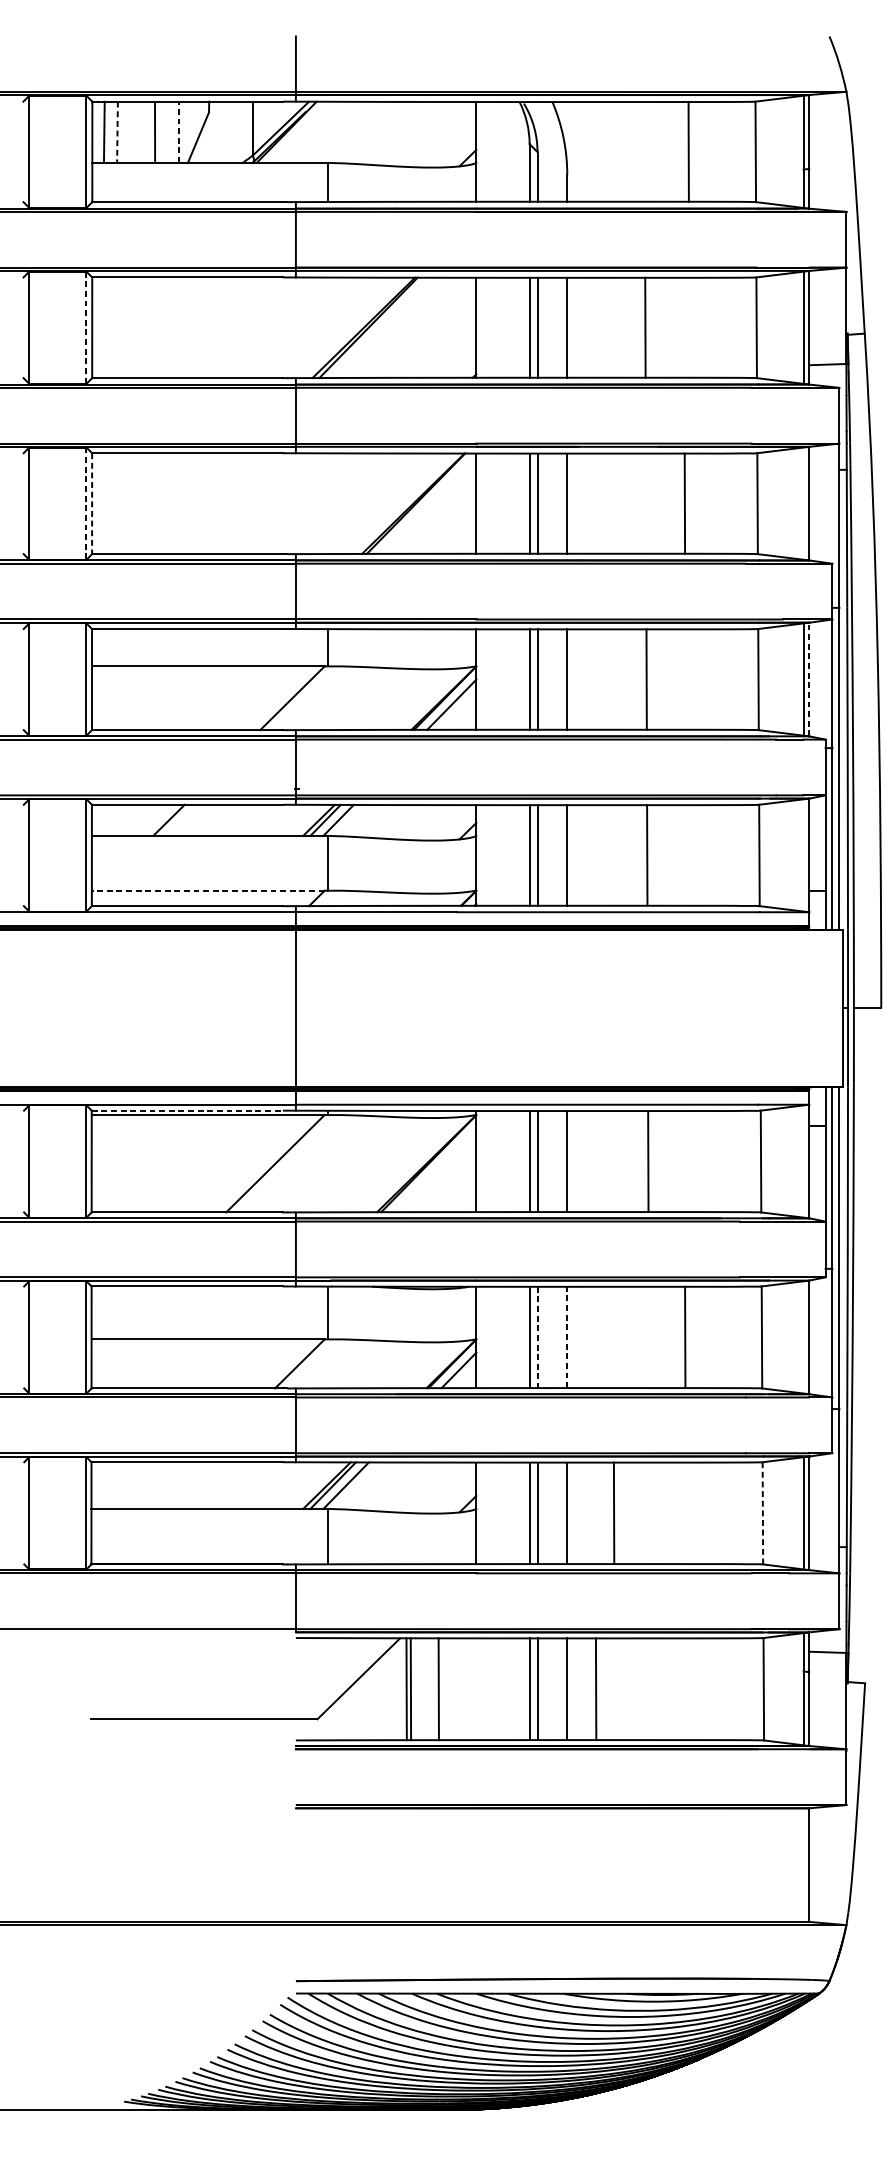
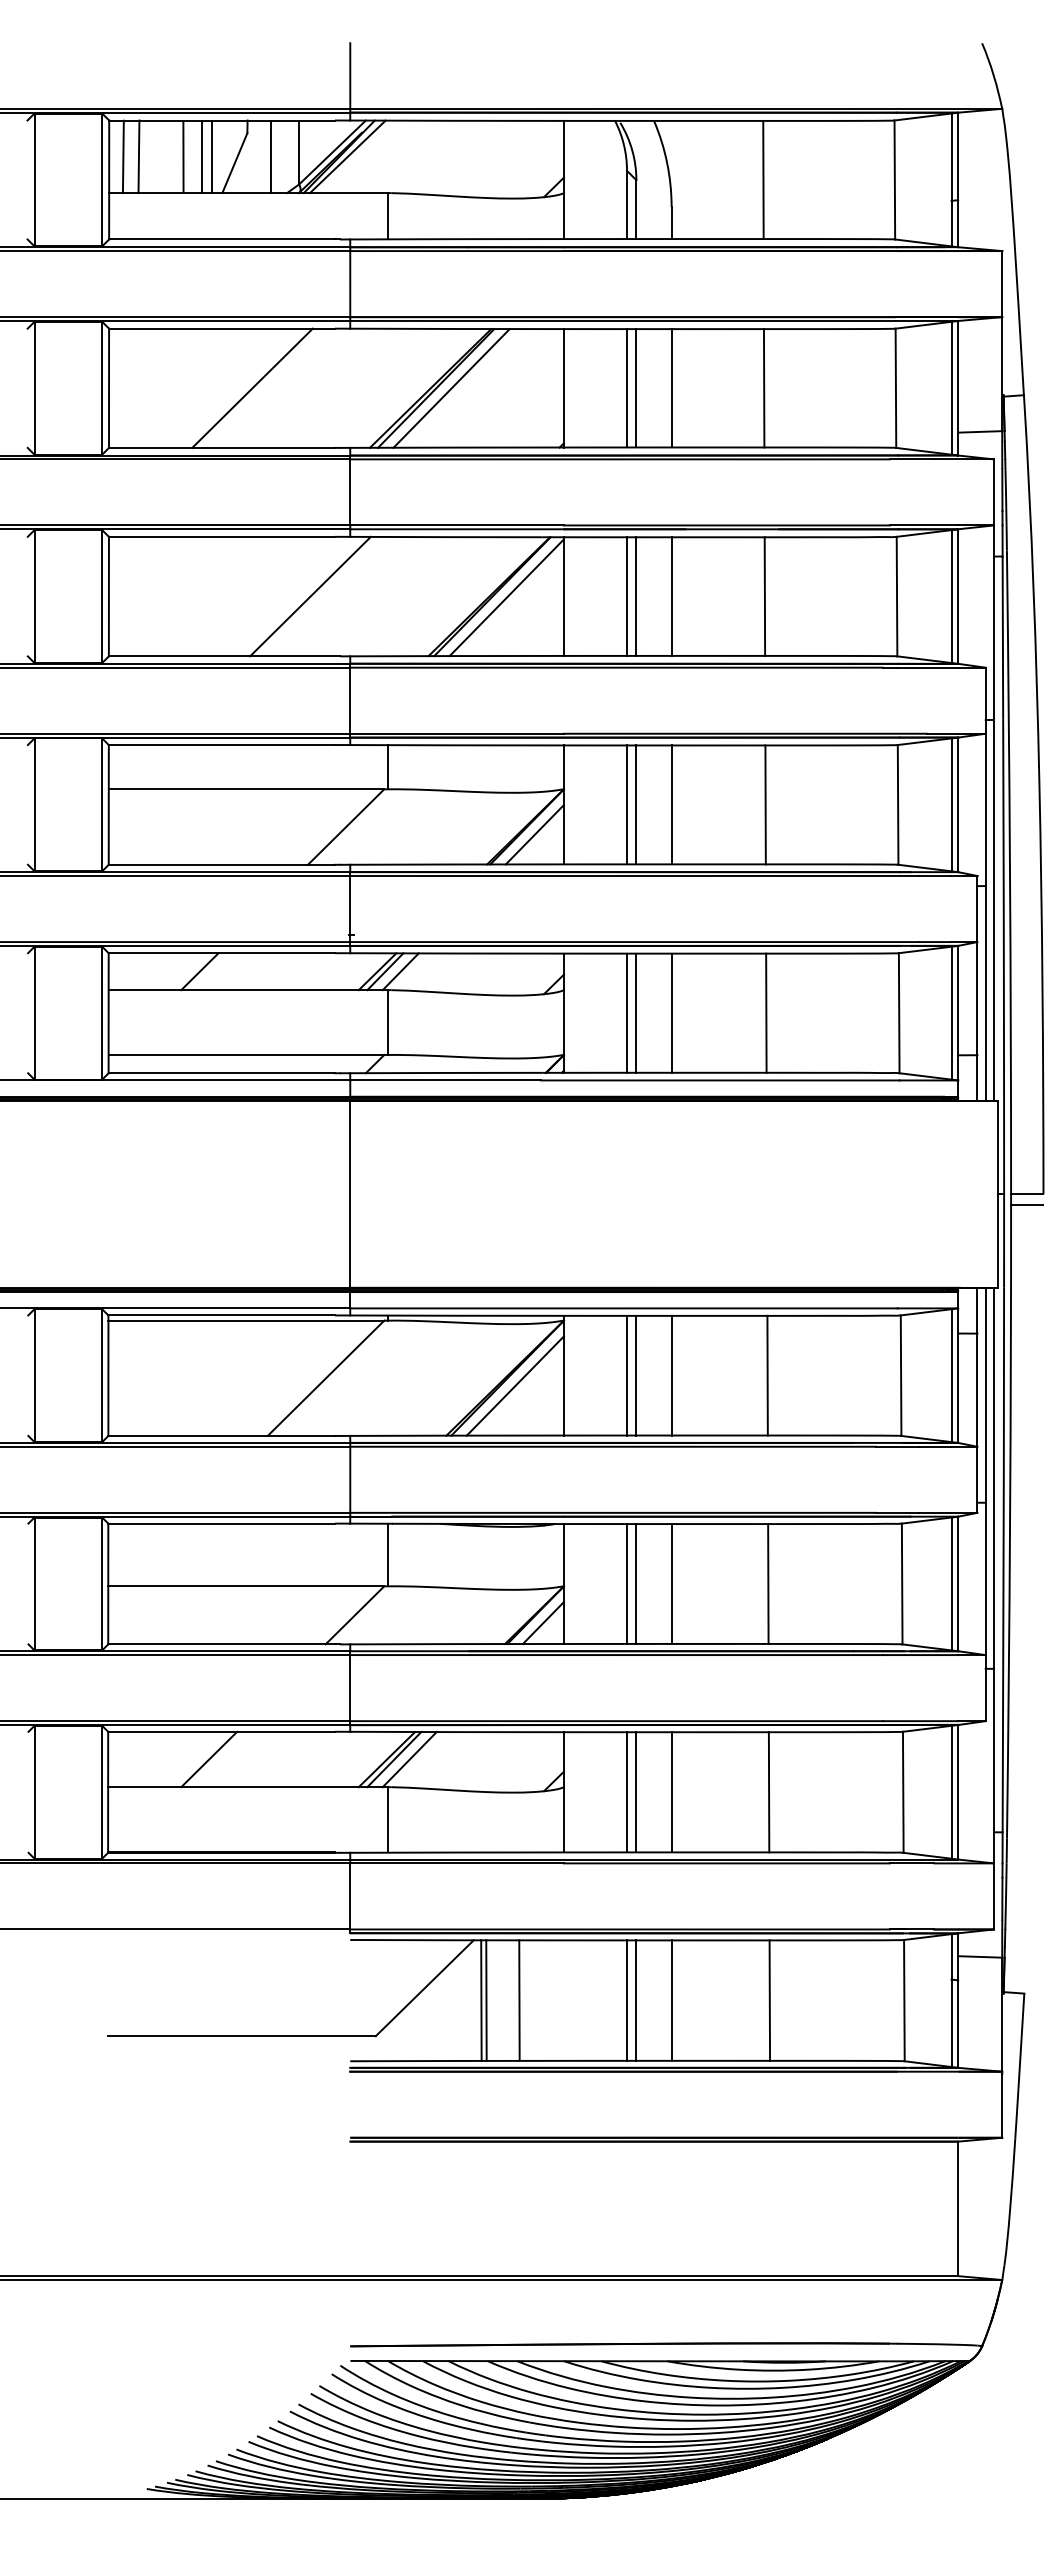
line: (117, 132) -> (138, 157), dashed -> solid
line: (171, 132) -> (202, 156), added
line: (178, 132) -> (211, 156), dashed -> solid
line: (228, 132) -> (270, 156), added
line: (293, 132) -> (347, 156), added
line: (688, 151) -> (763, 179), moved
line: (86, 327) -> (102, 388), dashed -> solid
line: (213, 327) -> (252, 387), added
line: (381, 327) -> (451, 388), added
line: (91, 503) -> (108, 596), dashed -> solid
line: (262, 503) -> (310, 596), added
line: (684, 503) -> (764, 596), moved
line: (803, 503) -> (951, 596), added
line: (86, 504) -> (102, 597), dashed -> solid
line: (427, 504) -> (506, 597), added
line: (809, 679) -> (958, 804), dashed -> solid
line: (803, 854) -> (951, 1012), added
line: (208, 891) -> (246, 1055), dashed -> solid
line: (867, 1017) -> (1027, 1205), added
line: (188, 1110) -> (222, 1315), dashed -> solid
line: (803, 1161) -> (951, 1375), added
line: (434, 1169) -> (514, 1385), added
line: (537, 1337) -> (636, 1584), dashed -> solid
line: (567, 1337) -> (671, 1584), dashed -> solid
line: (685, 1337) -> (768, 1583), moved
line: (803, 1337) -> (951, 1583), added
line: (177, 1485) -> (209, 1759), added
line: (613, 1513) -> (768, 1792), moved
line: (763, 1513) -> (903, 1792), dashed -> solid
line: (595, 1689) -> (769, 2000), moved

